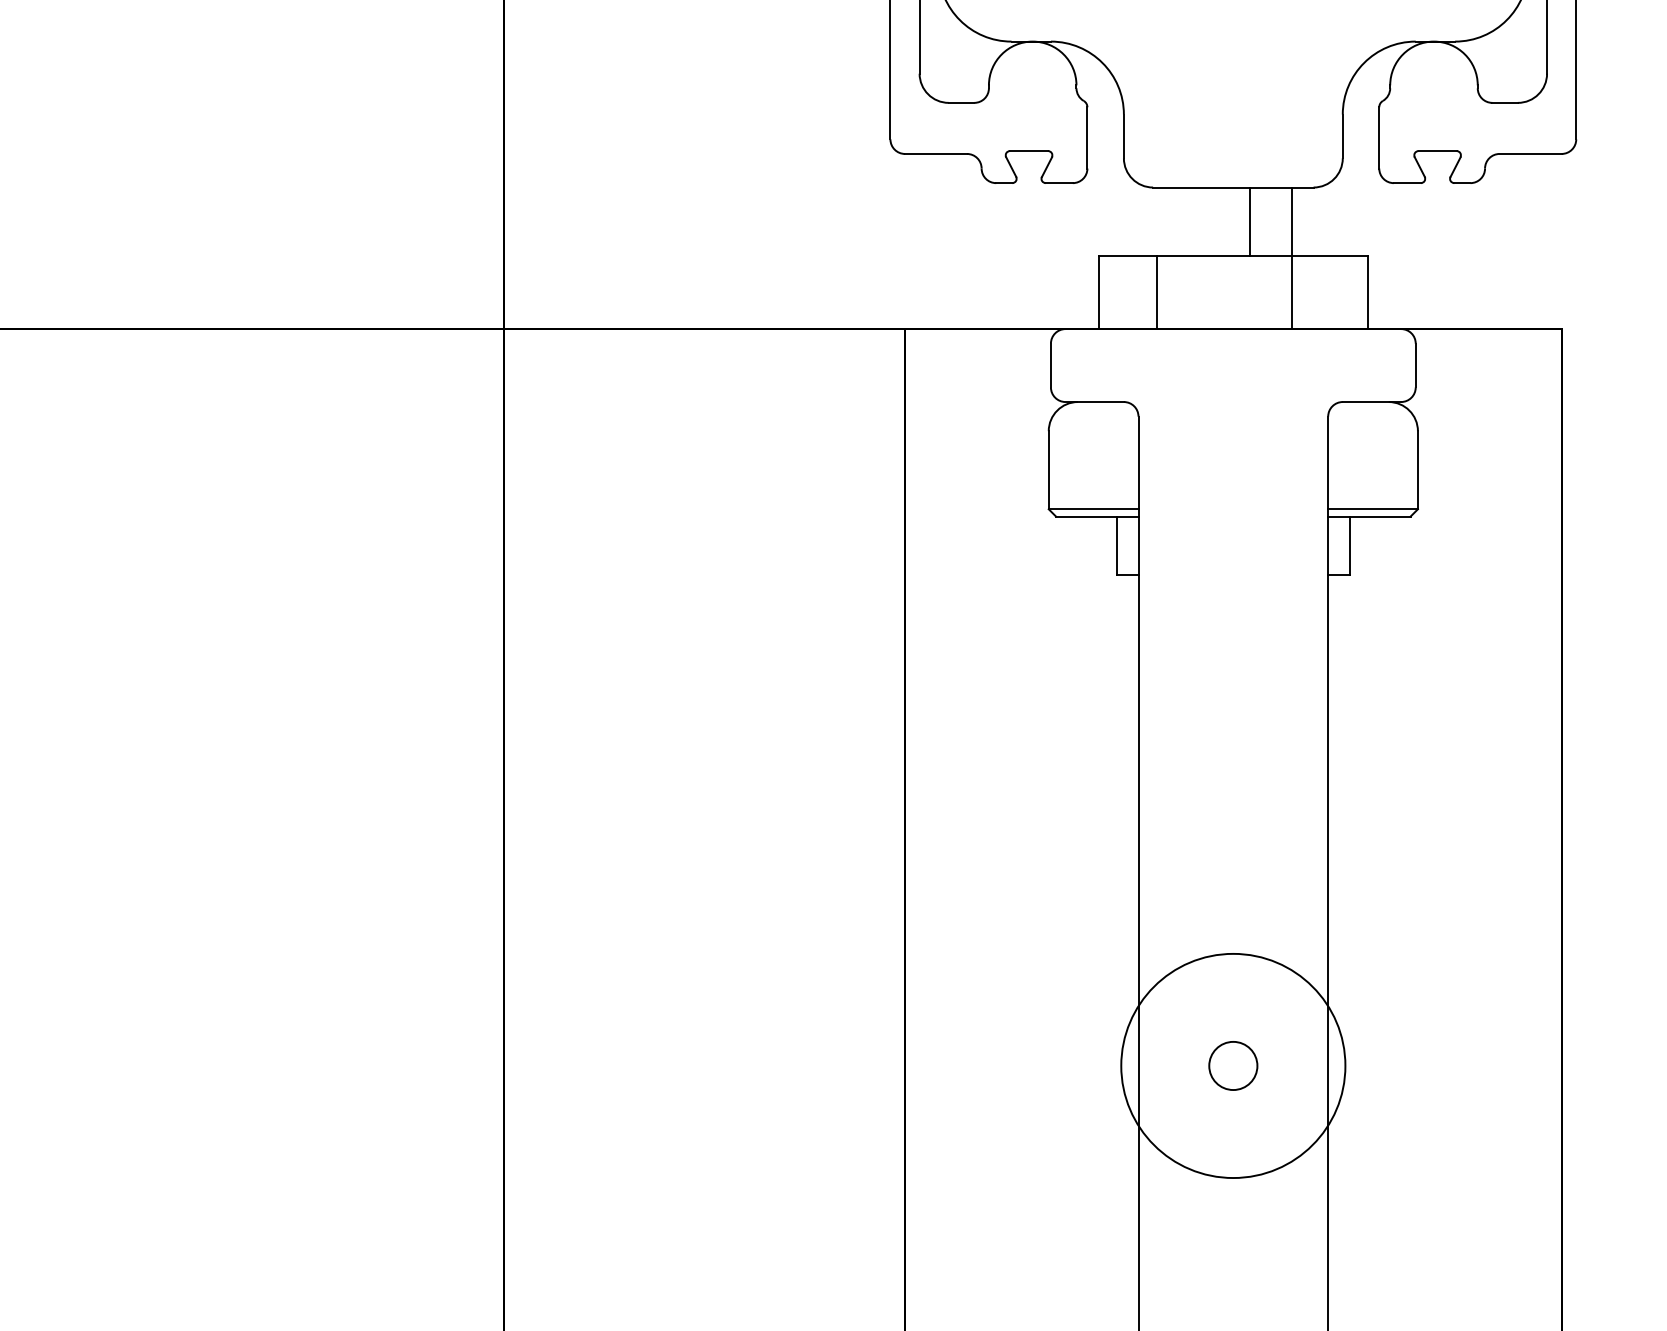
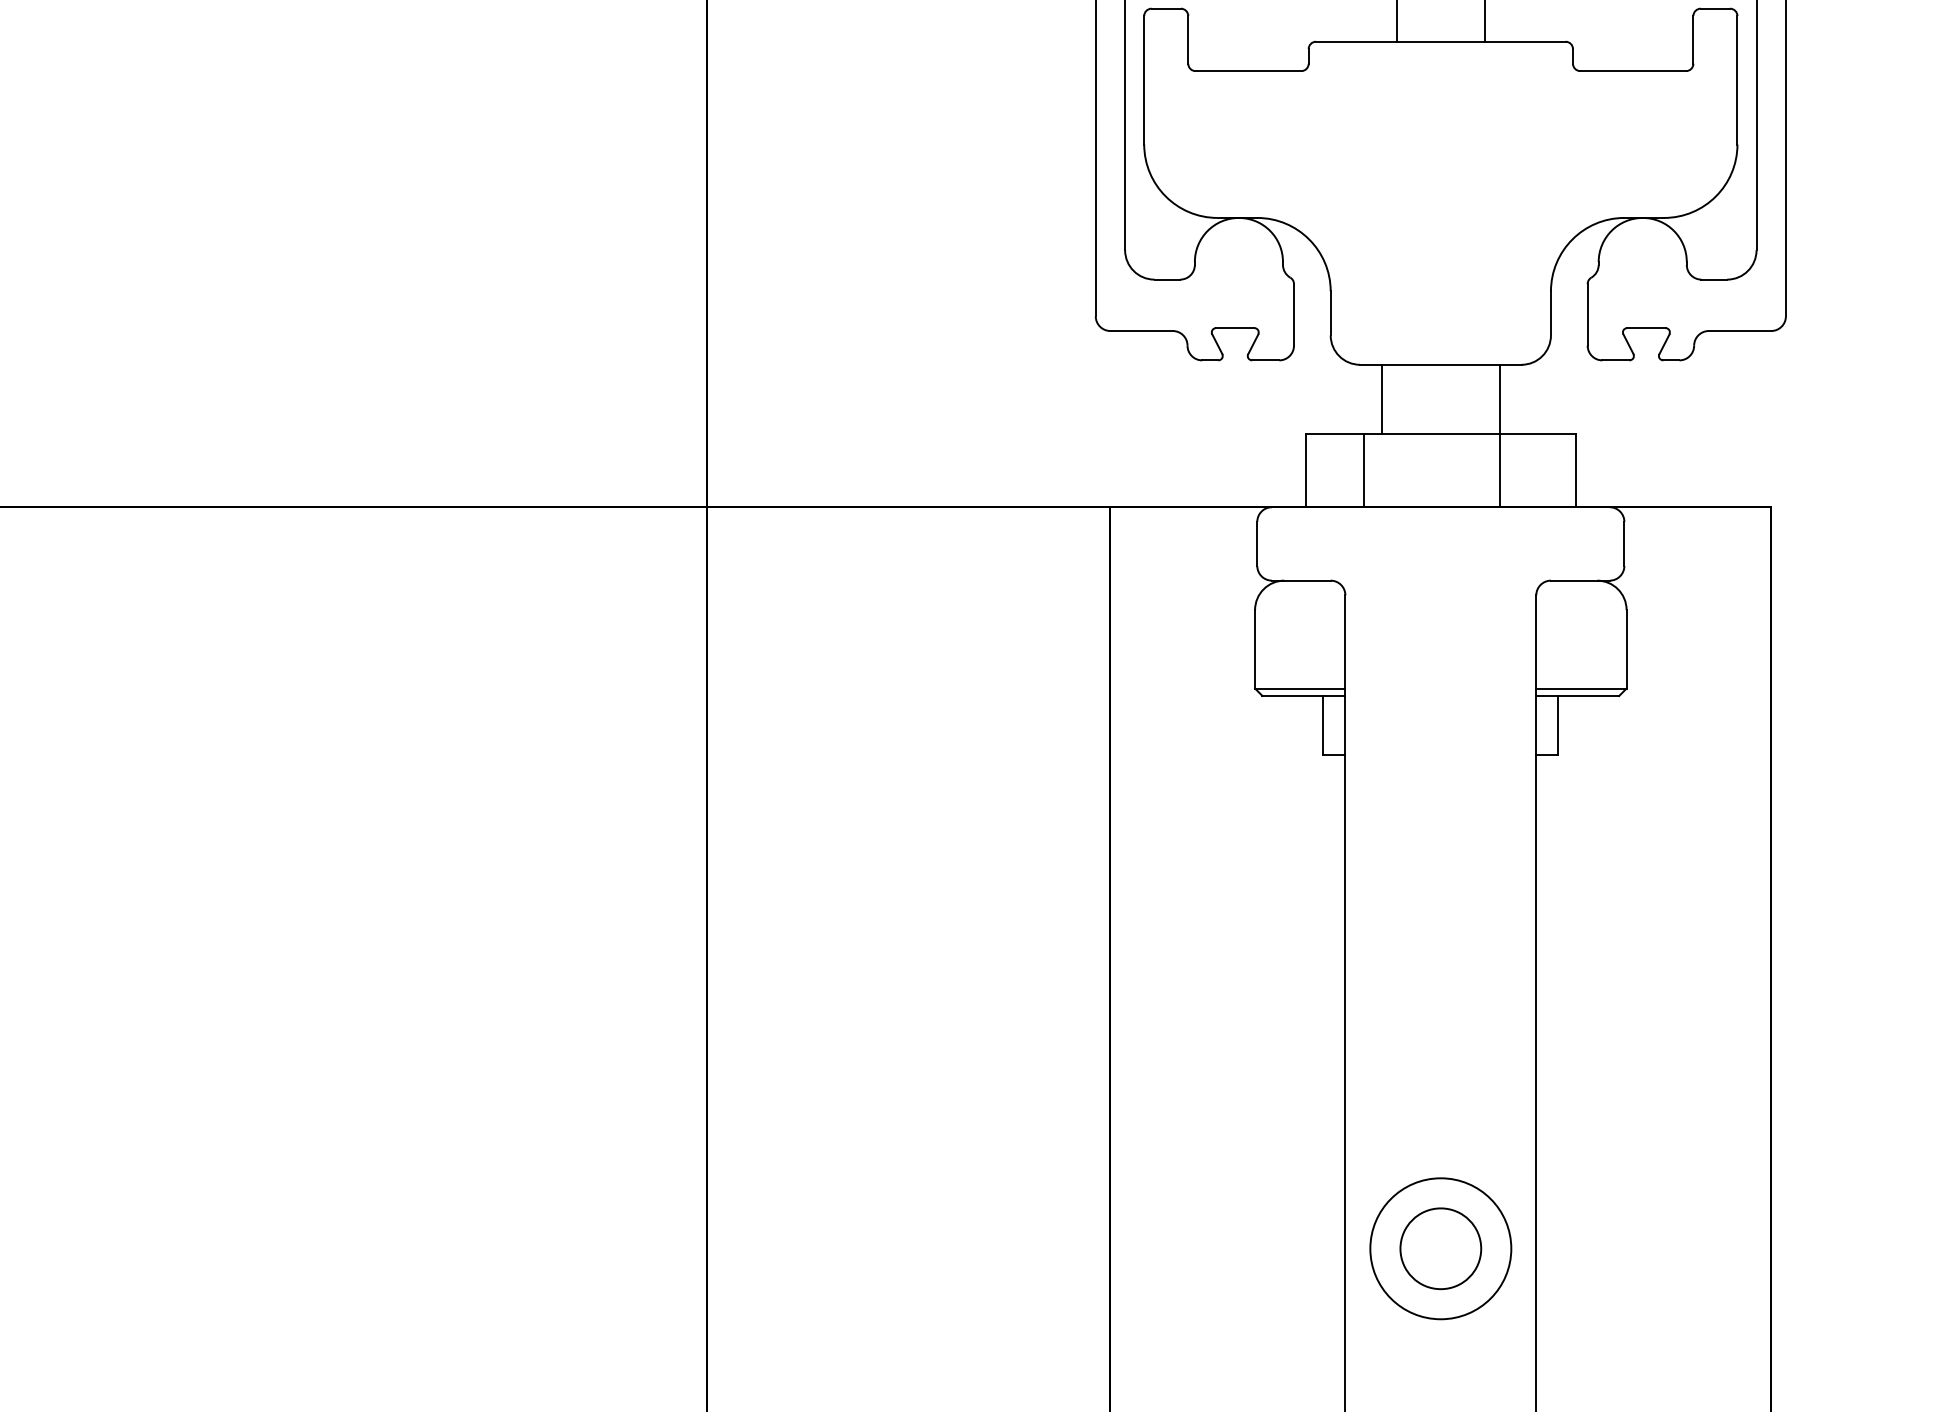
line: (1249, 221) -> (1382, 398), moved
circle: (1233, 1065) -> (1440, 1248), size x0.62
circle: (1233, 1065) -> (1440, 1248), size x1.67

